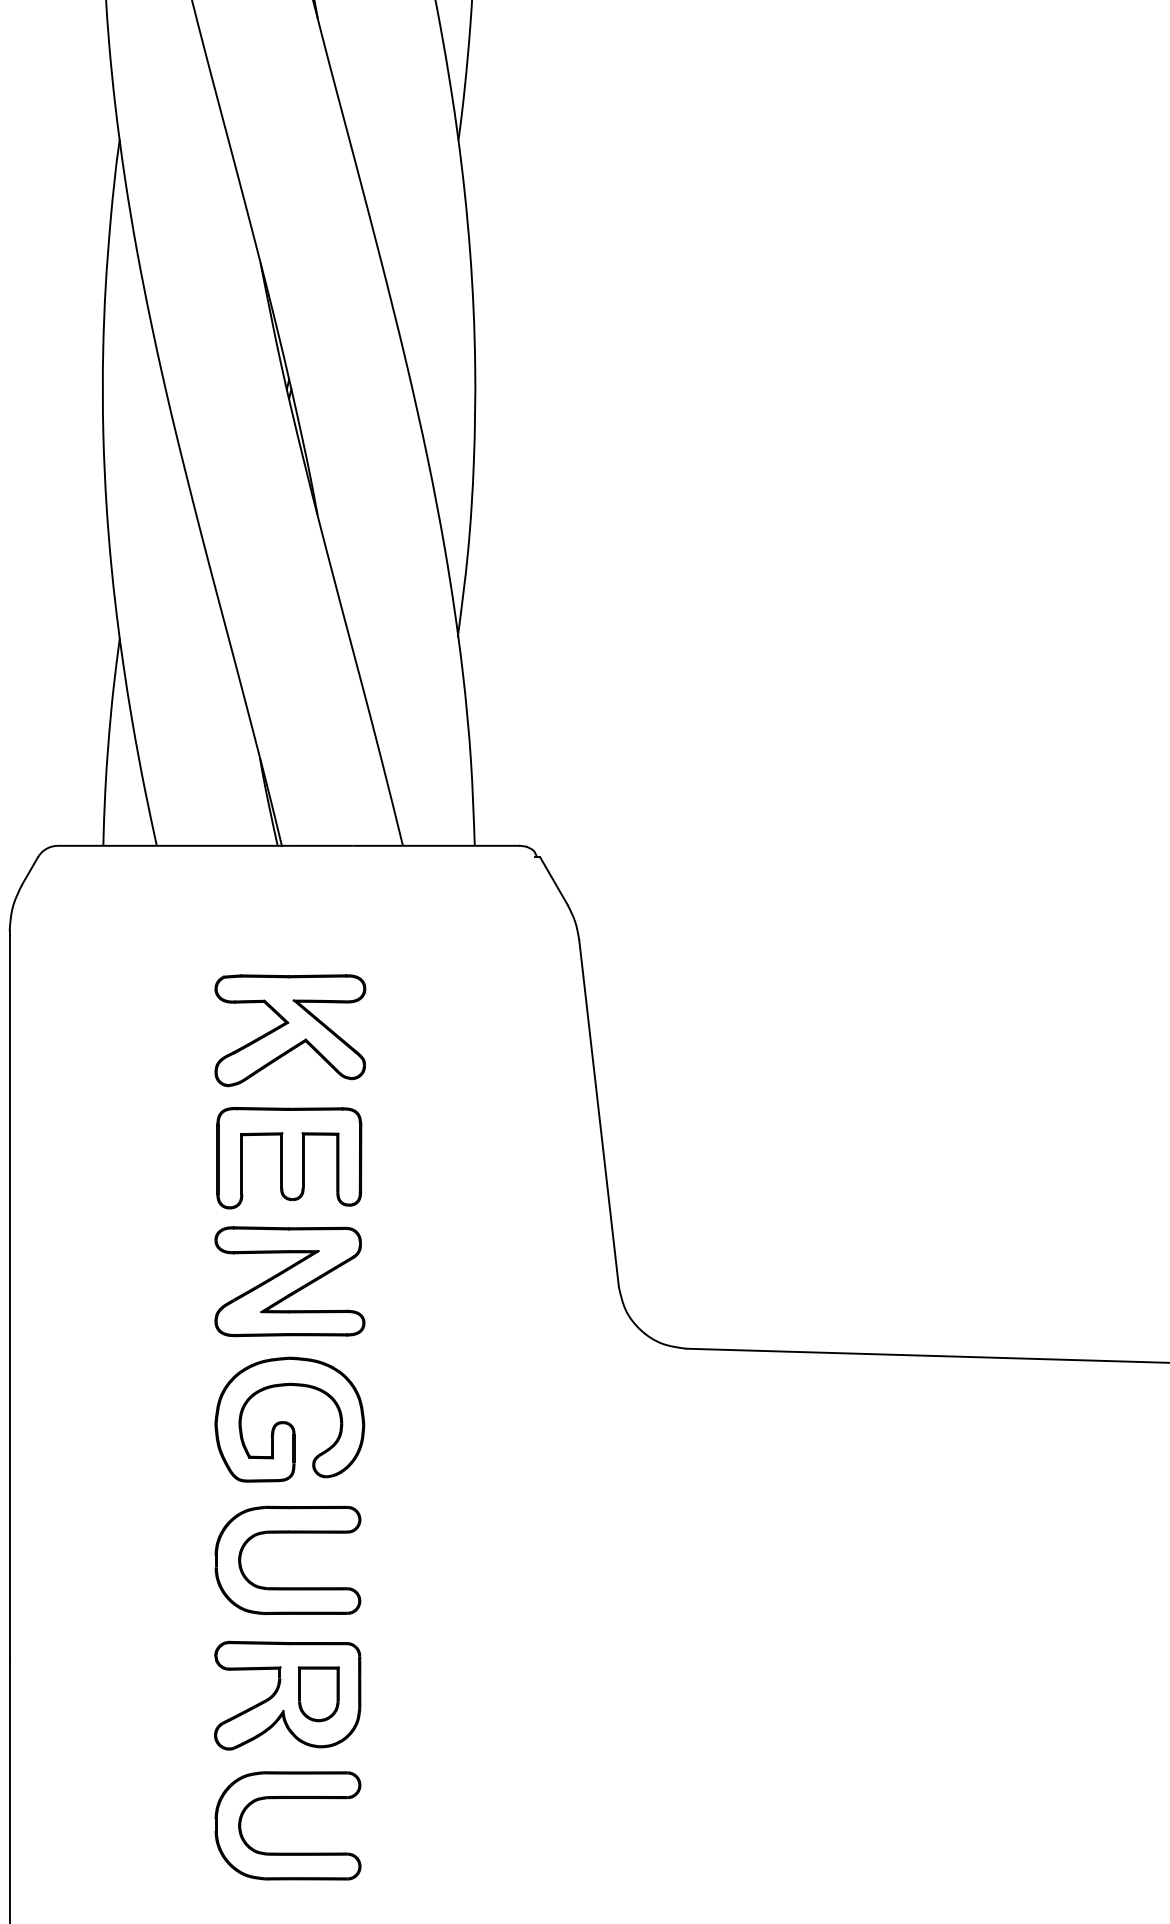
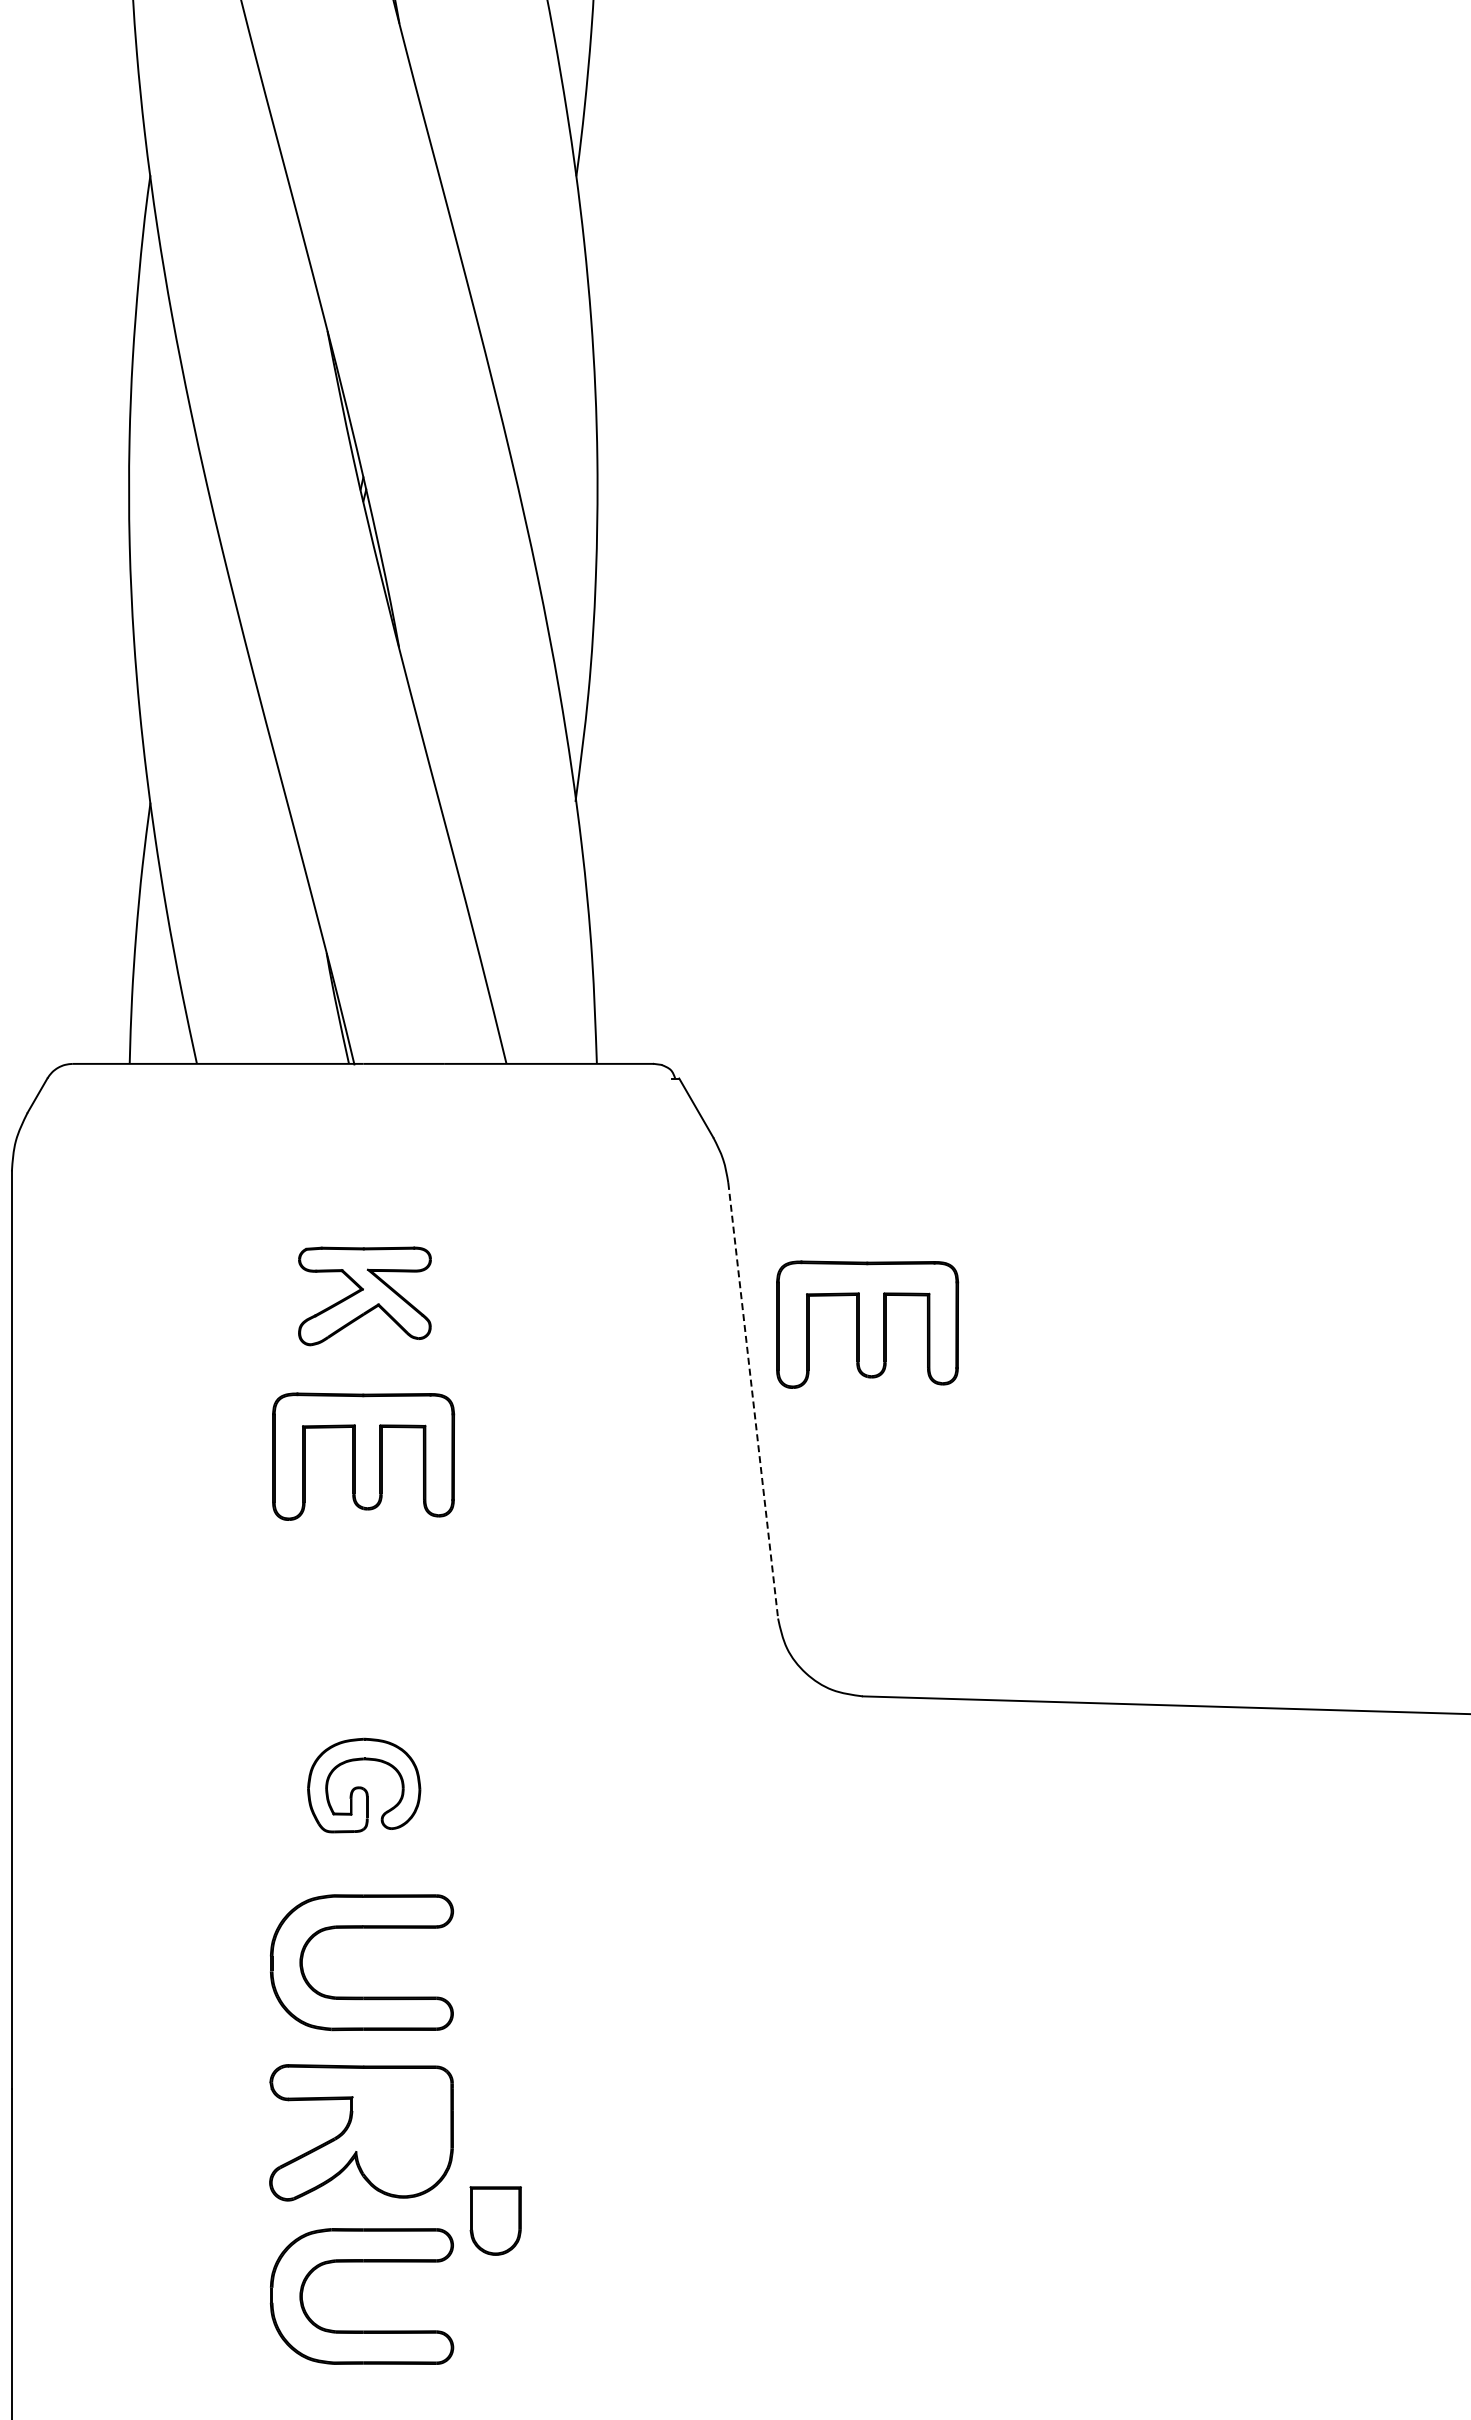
part: (290, 1030) -> (364, 1296), size x0.7
part: (689, 1053) -> (867, 1324), added
line: (599, 1114) -> (753, 1401), solid -> dashed
part: (290, 1281) -> (364, 1611), removed
part: (289, 1419) -> (363, 1785), size x0.6
part: (318, 1693) -> (495, 2220), moved

